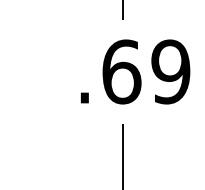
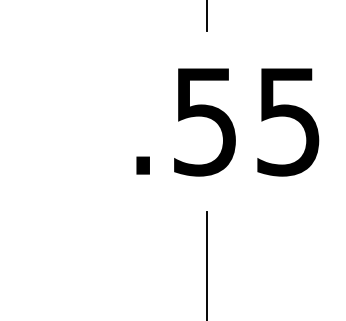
text: (146, 71) -> (247, 120), .69 -> .55

